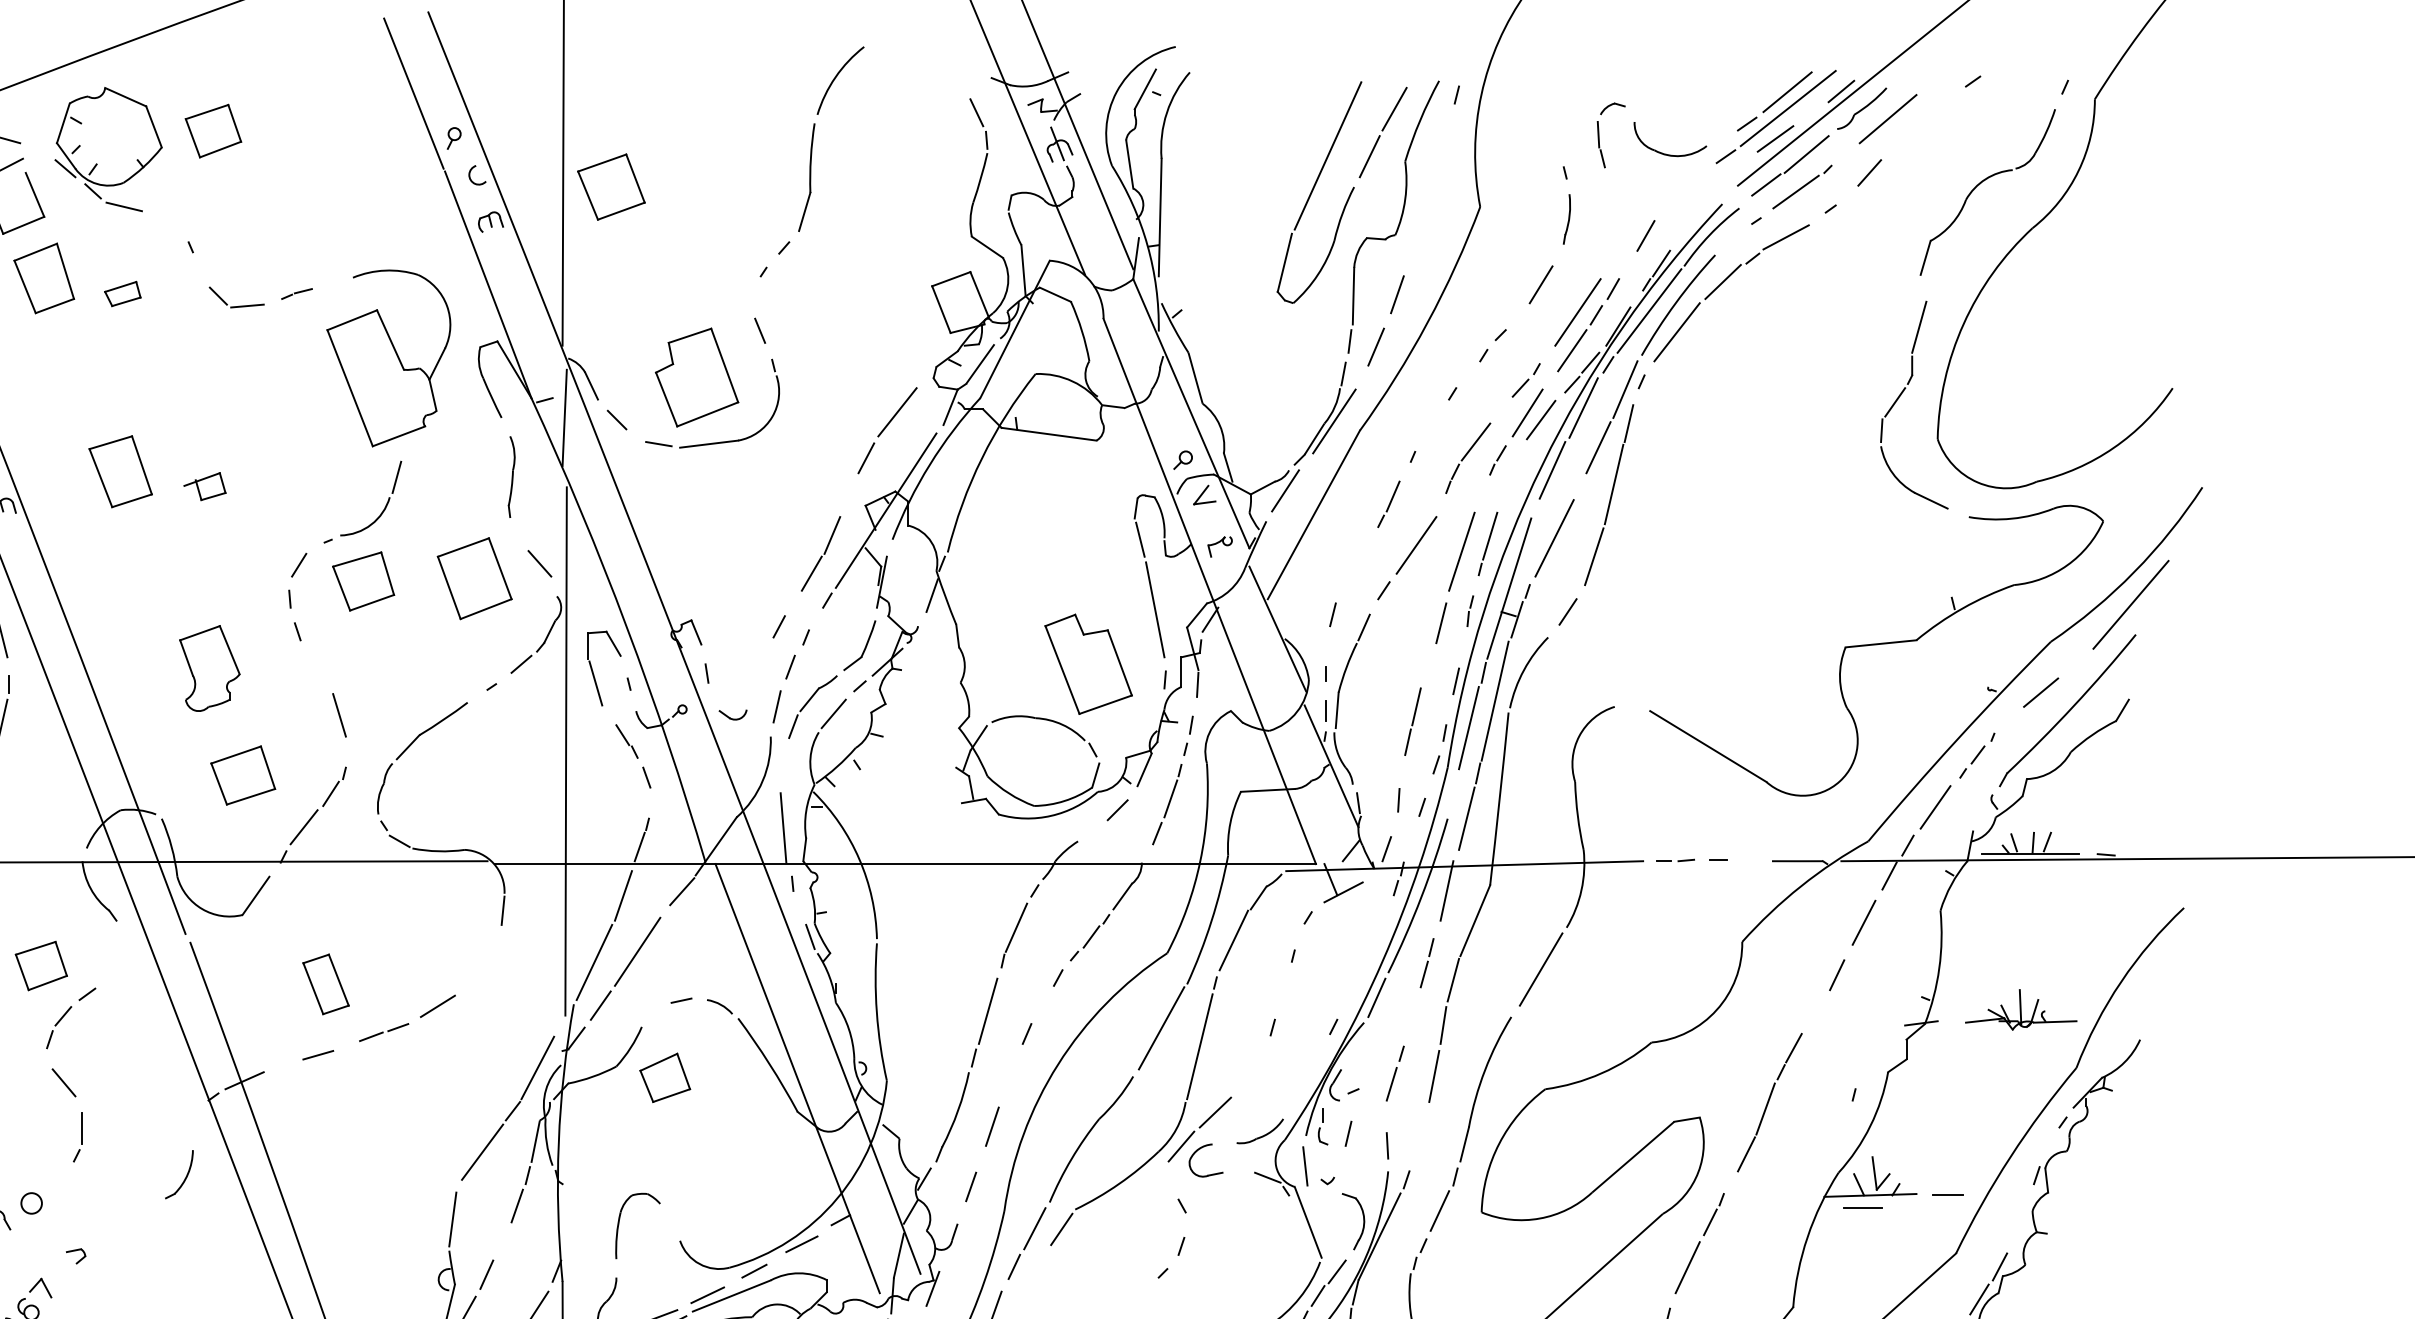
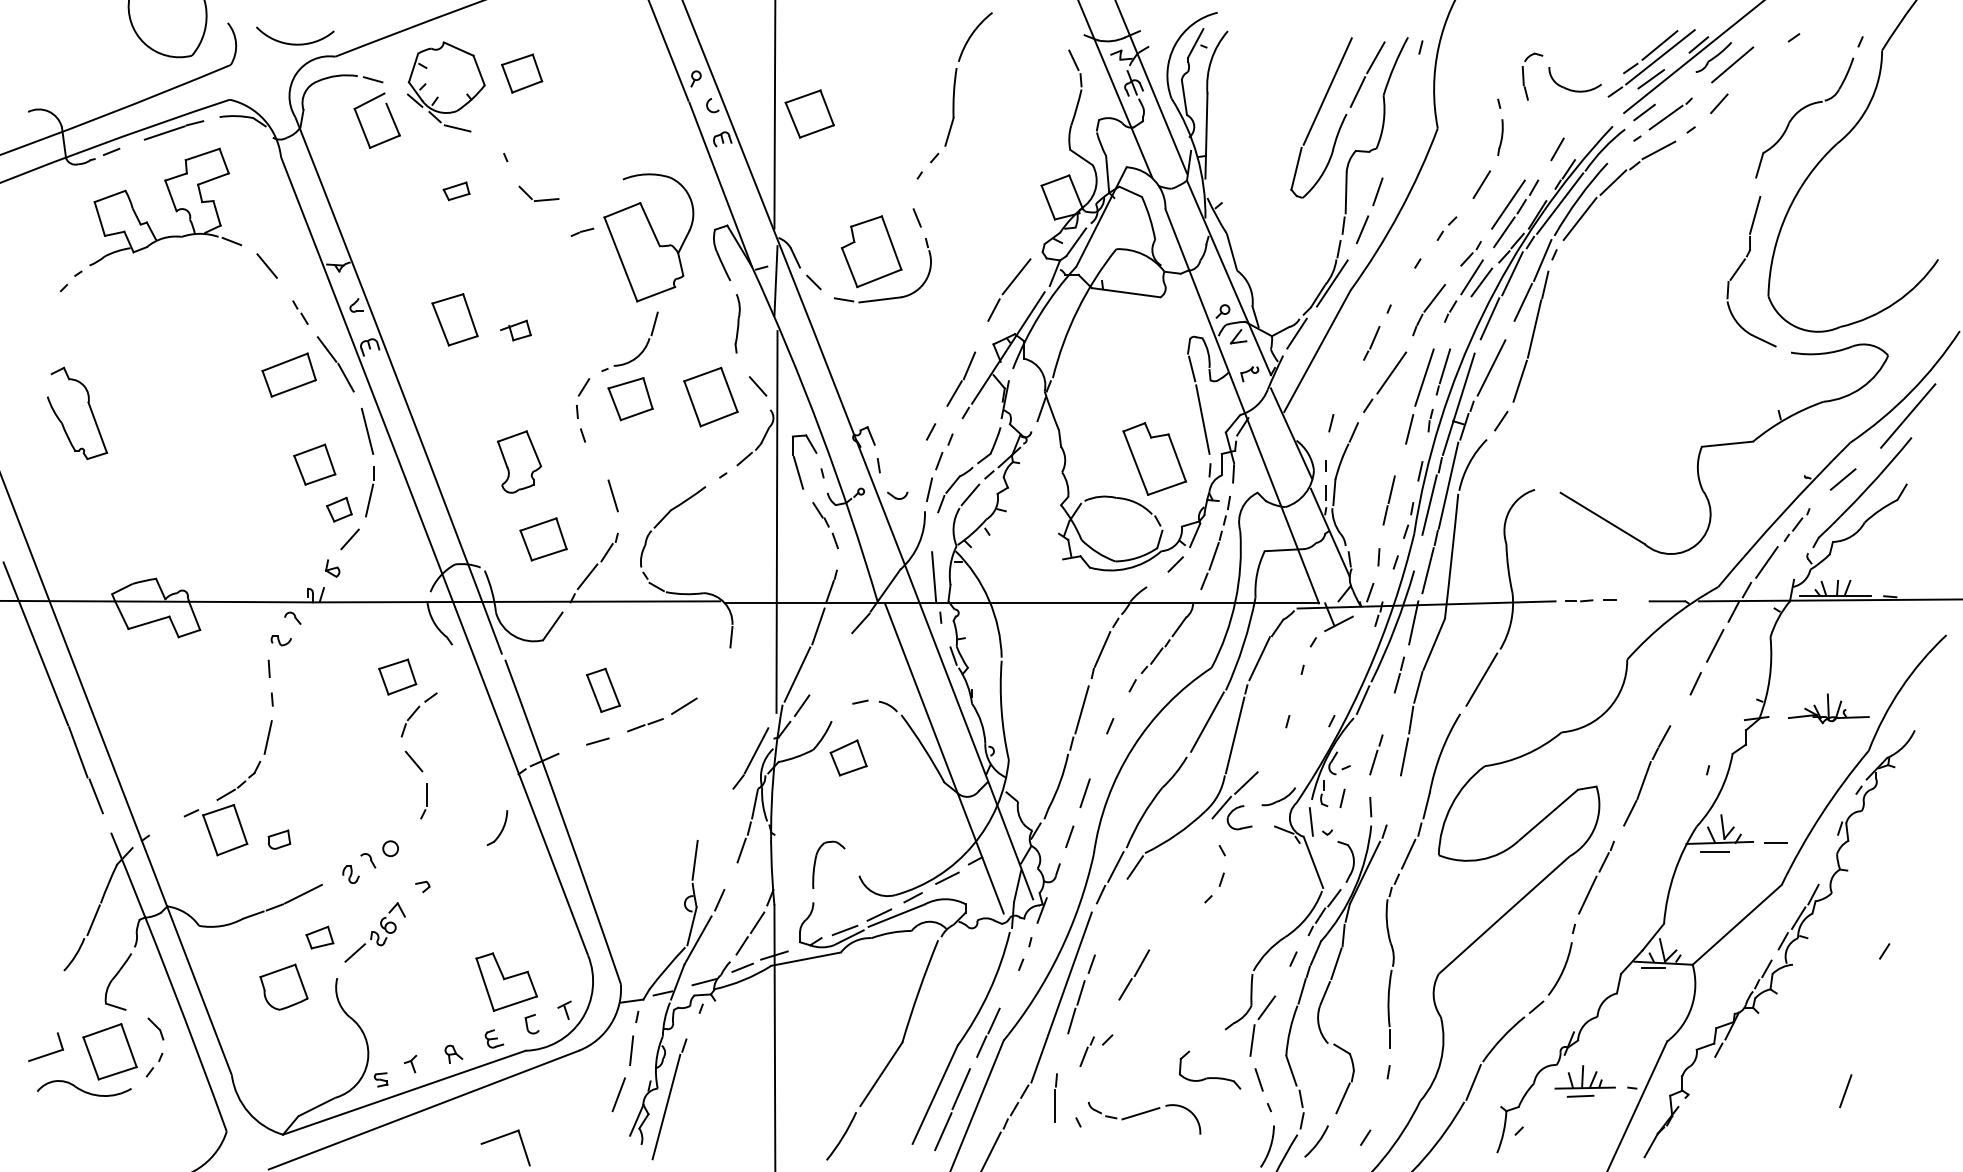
line: (1806, 154) -> (1673, 90), removed
part: (43, 277) -> (399, 179), removed
part: (297, 292) -> (582, 231), moved
line: (637, 951) -> (828, 666), removed
line: (482, 1151) -> (716, 811), removed

